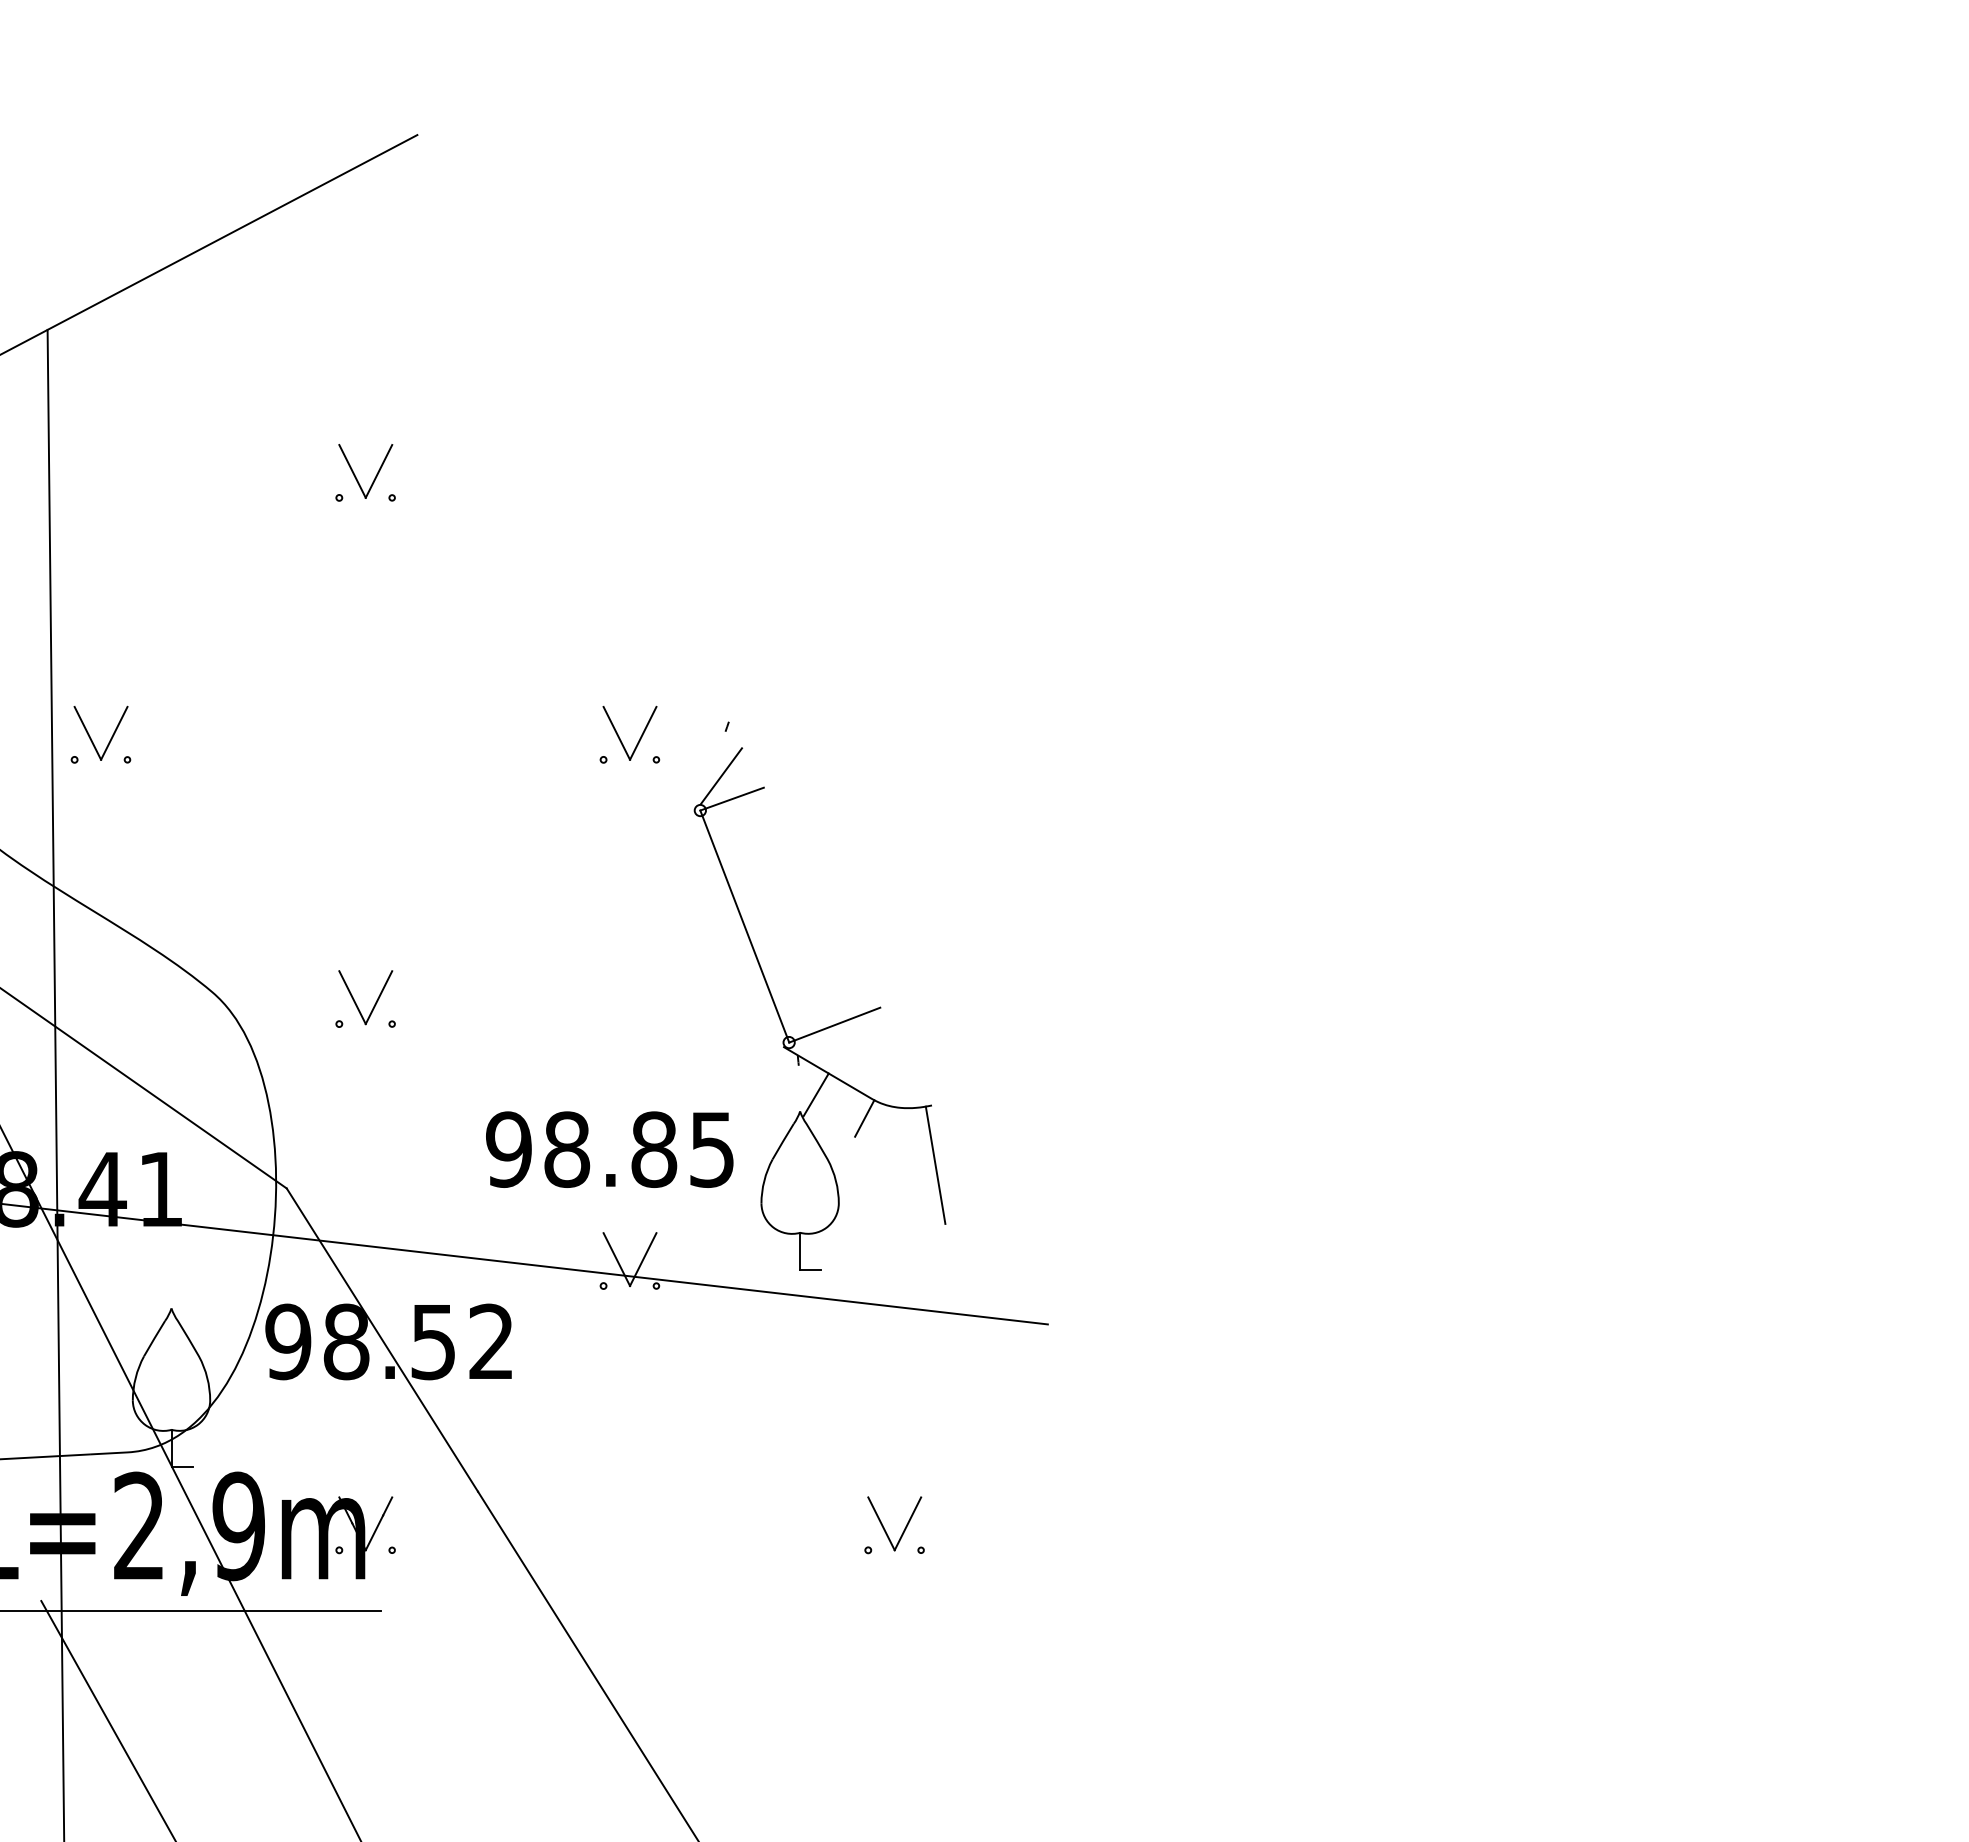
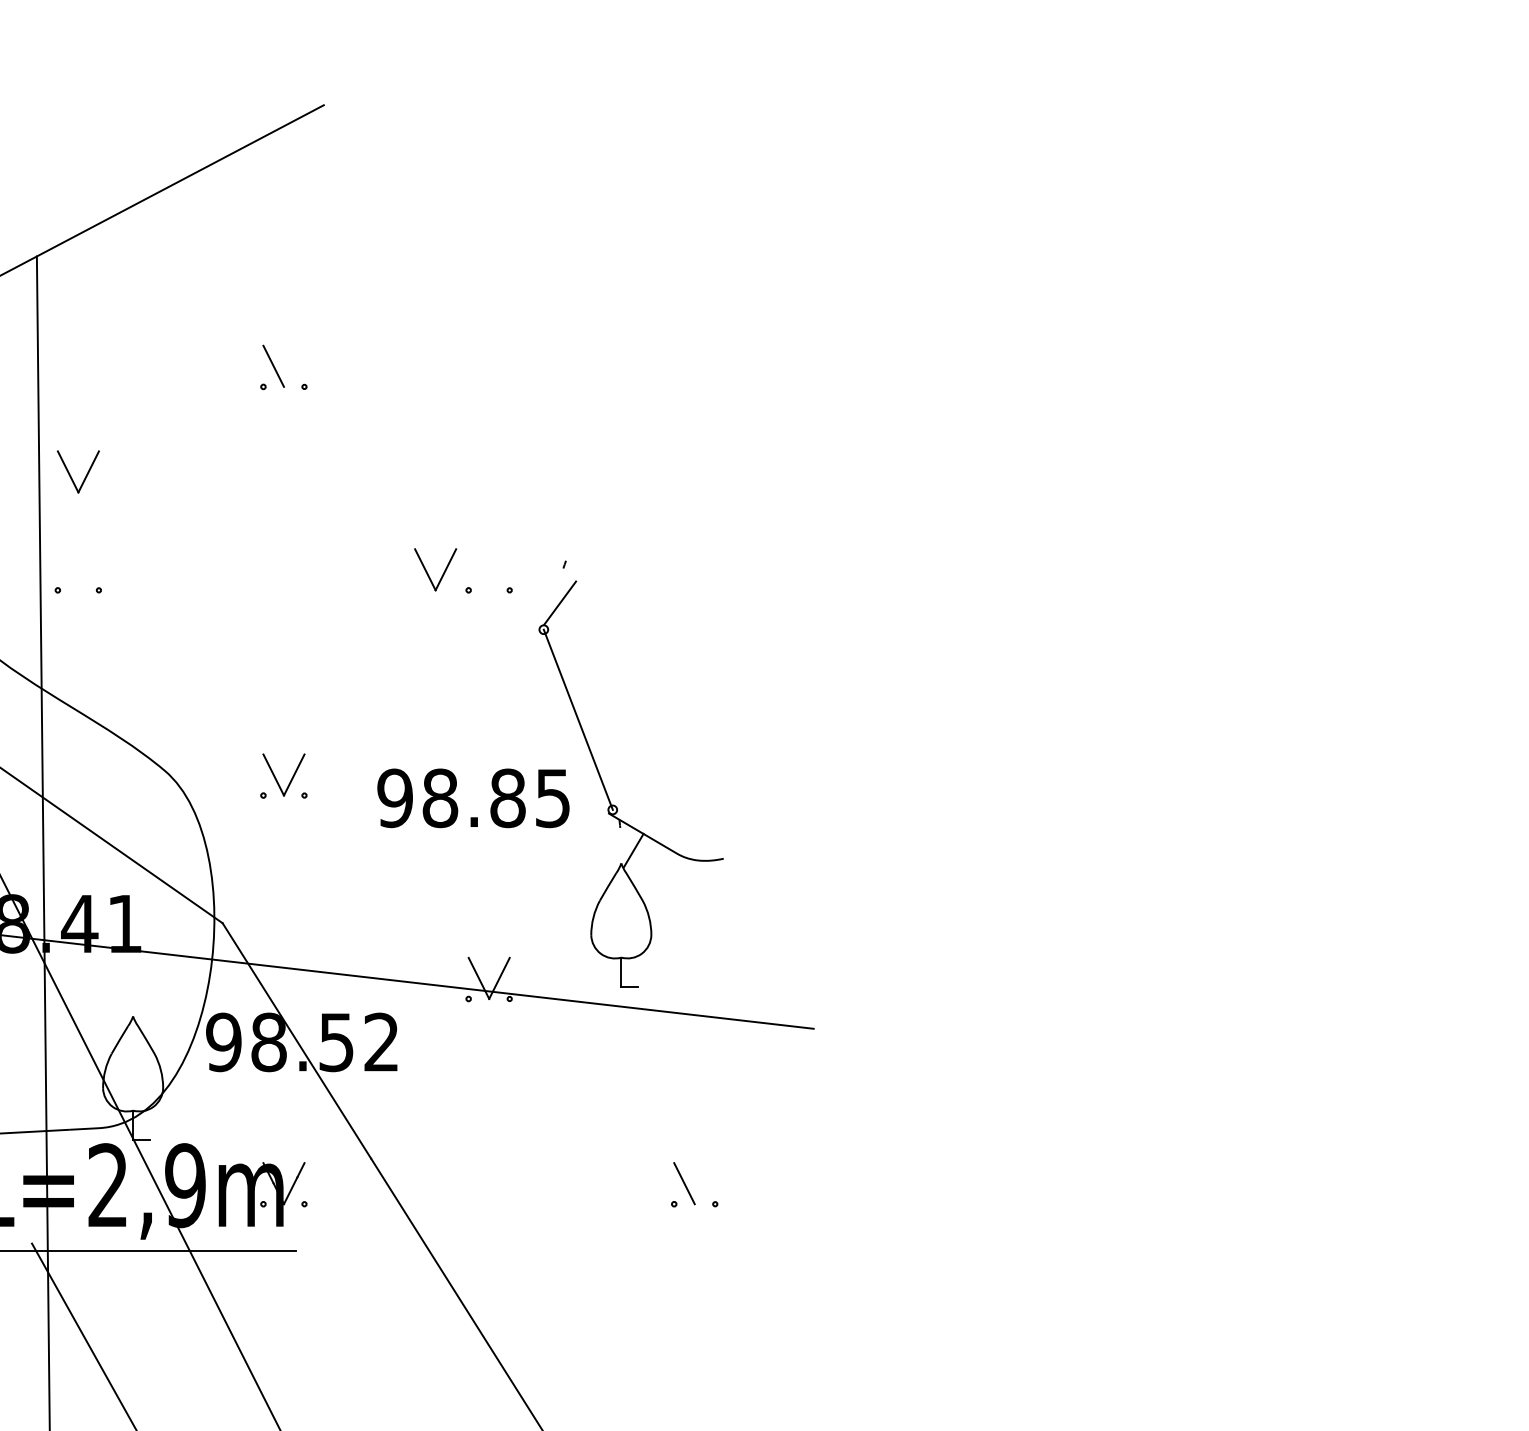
line: (378, 471) -> (293, 366), removed
part: (90, 736) -> (70, 474), moved
part: (619, 736) -> (427, 572), moved
line: (731, 798) -> (568, 620), removed
line: (834, 1024) -> (648, 795), removed
line: (864, 1118) -> (671, 868), removed
text: (609, 1149) -> (473, 798), moved
line: (935, 1164) -> (726, 904), removed
line: (907, 1523) -> (704, 1183), removed

